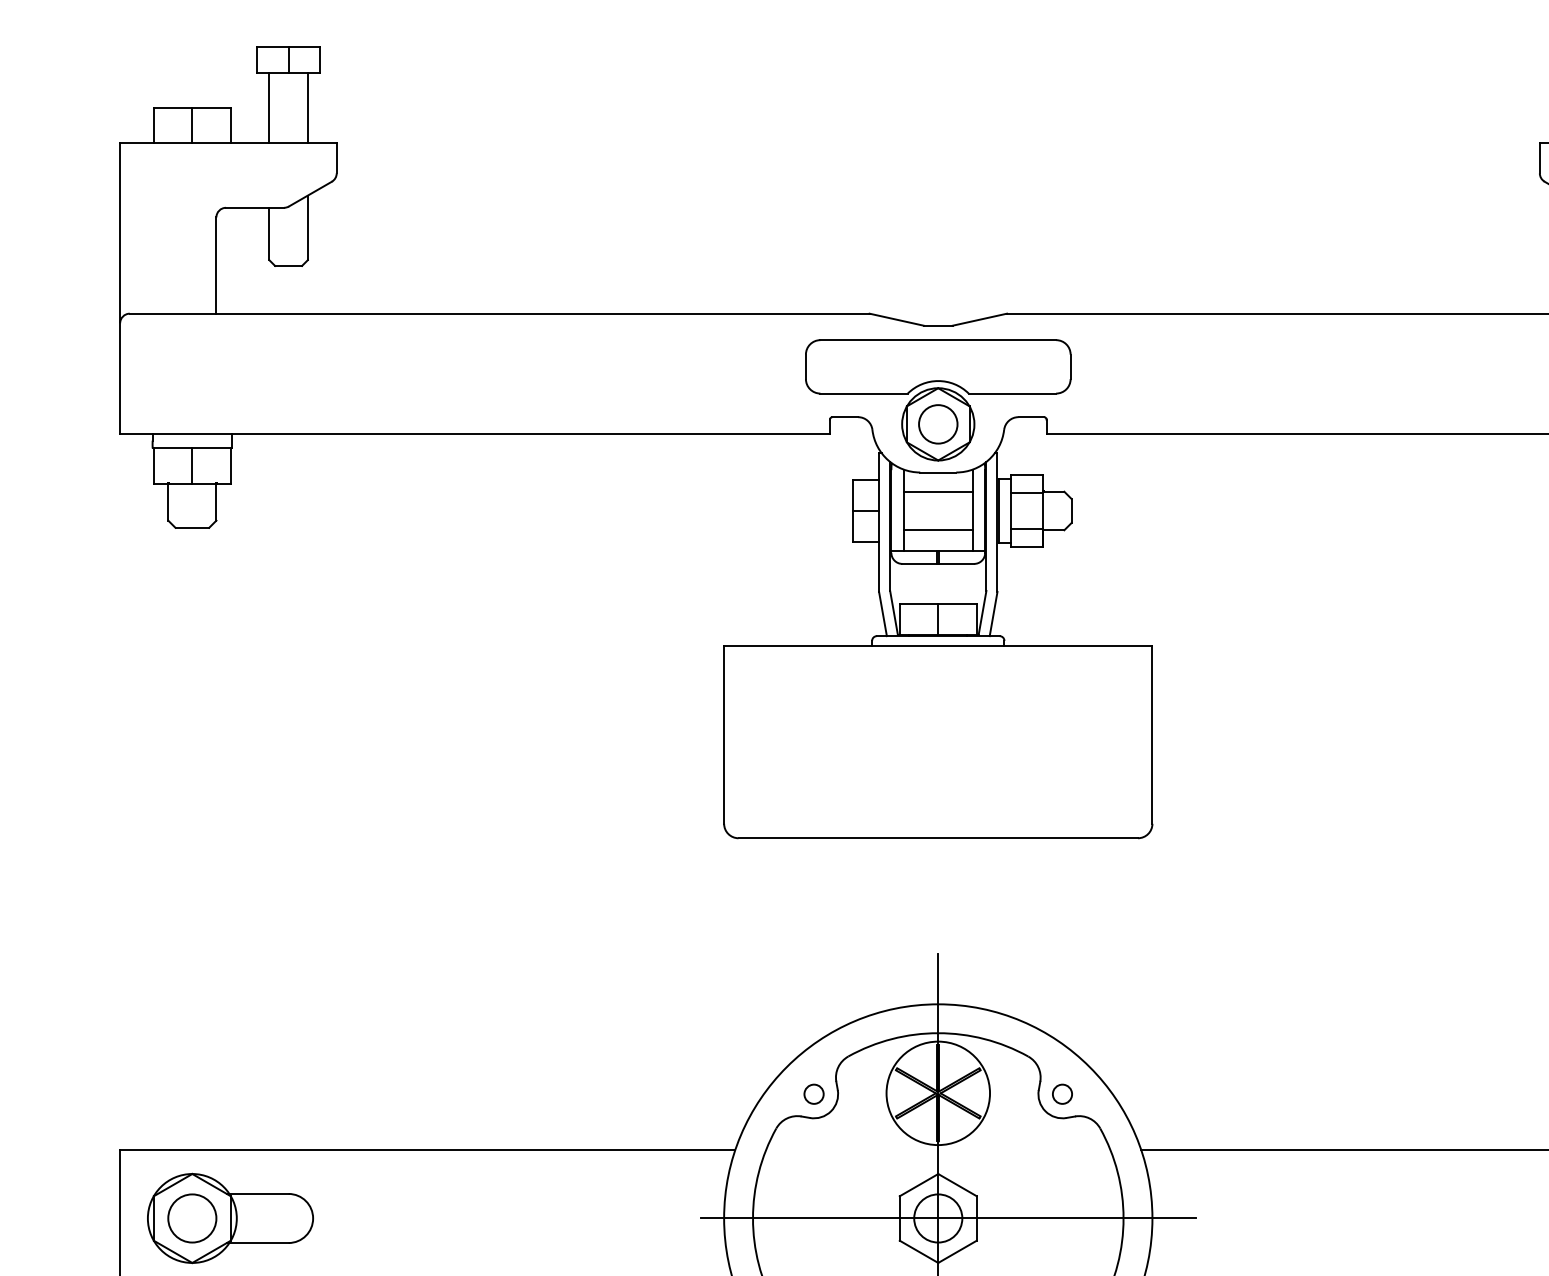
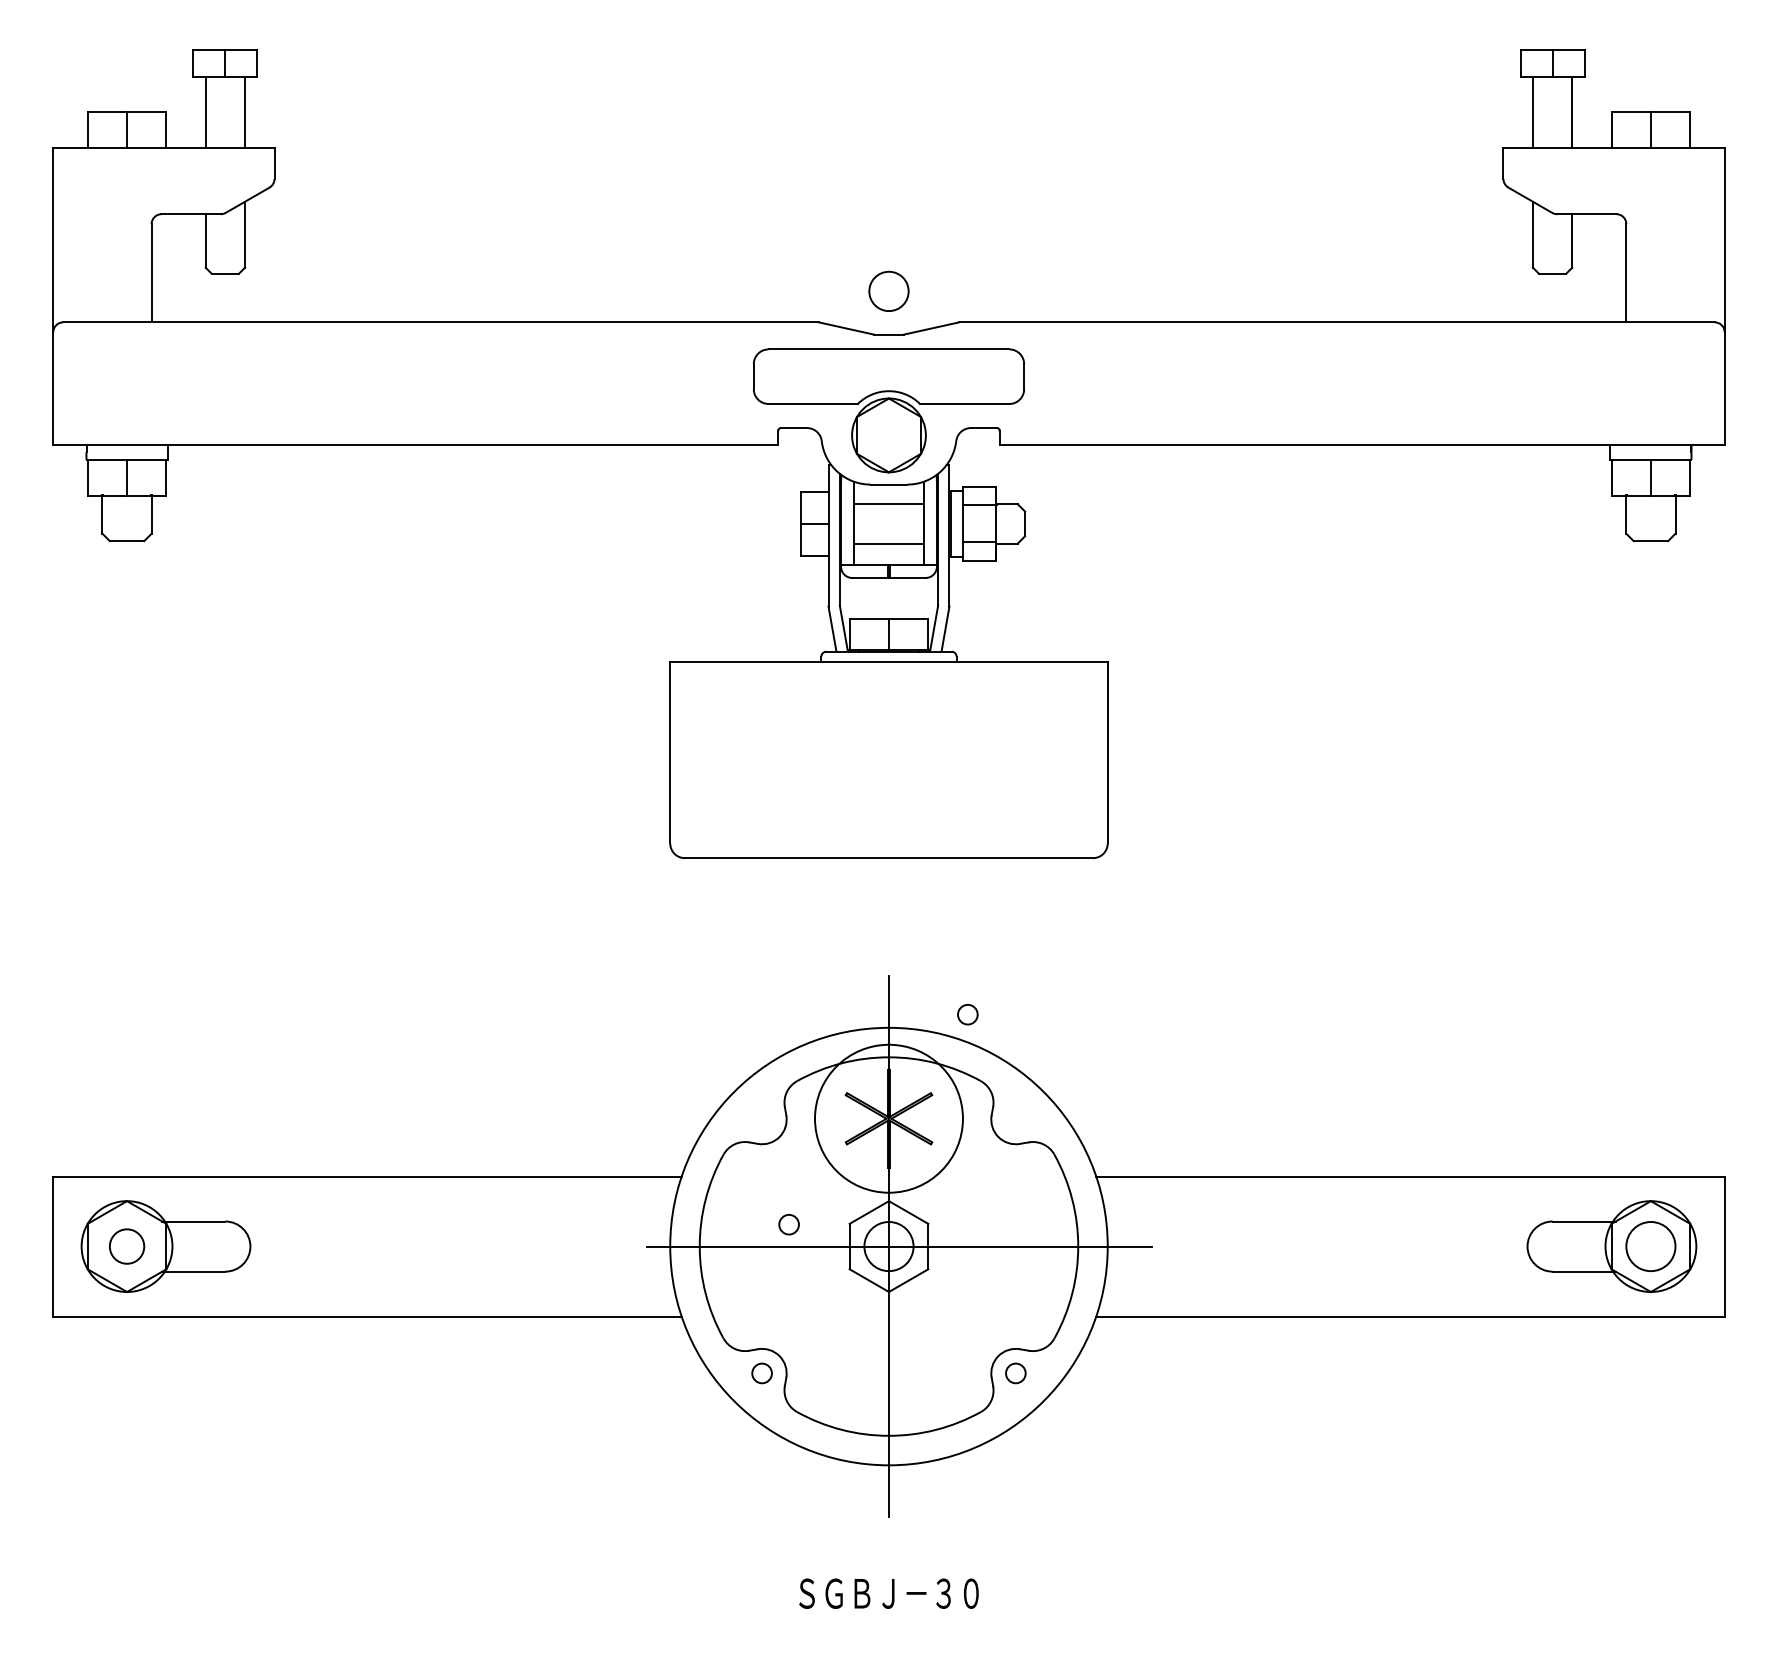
circle: (937, 423) -> (888, 290), moved
circle: (937, 1093) -> (888, 1118), size x1.4
circle: (813, 1094) -> (788, 1224), moved
circle: (1062, 1094) -> (967, 1014), moved
circle: (191, 1218) -> (126, 1246), size x0.7

